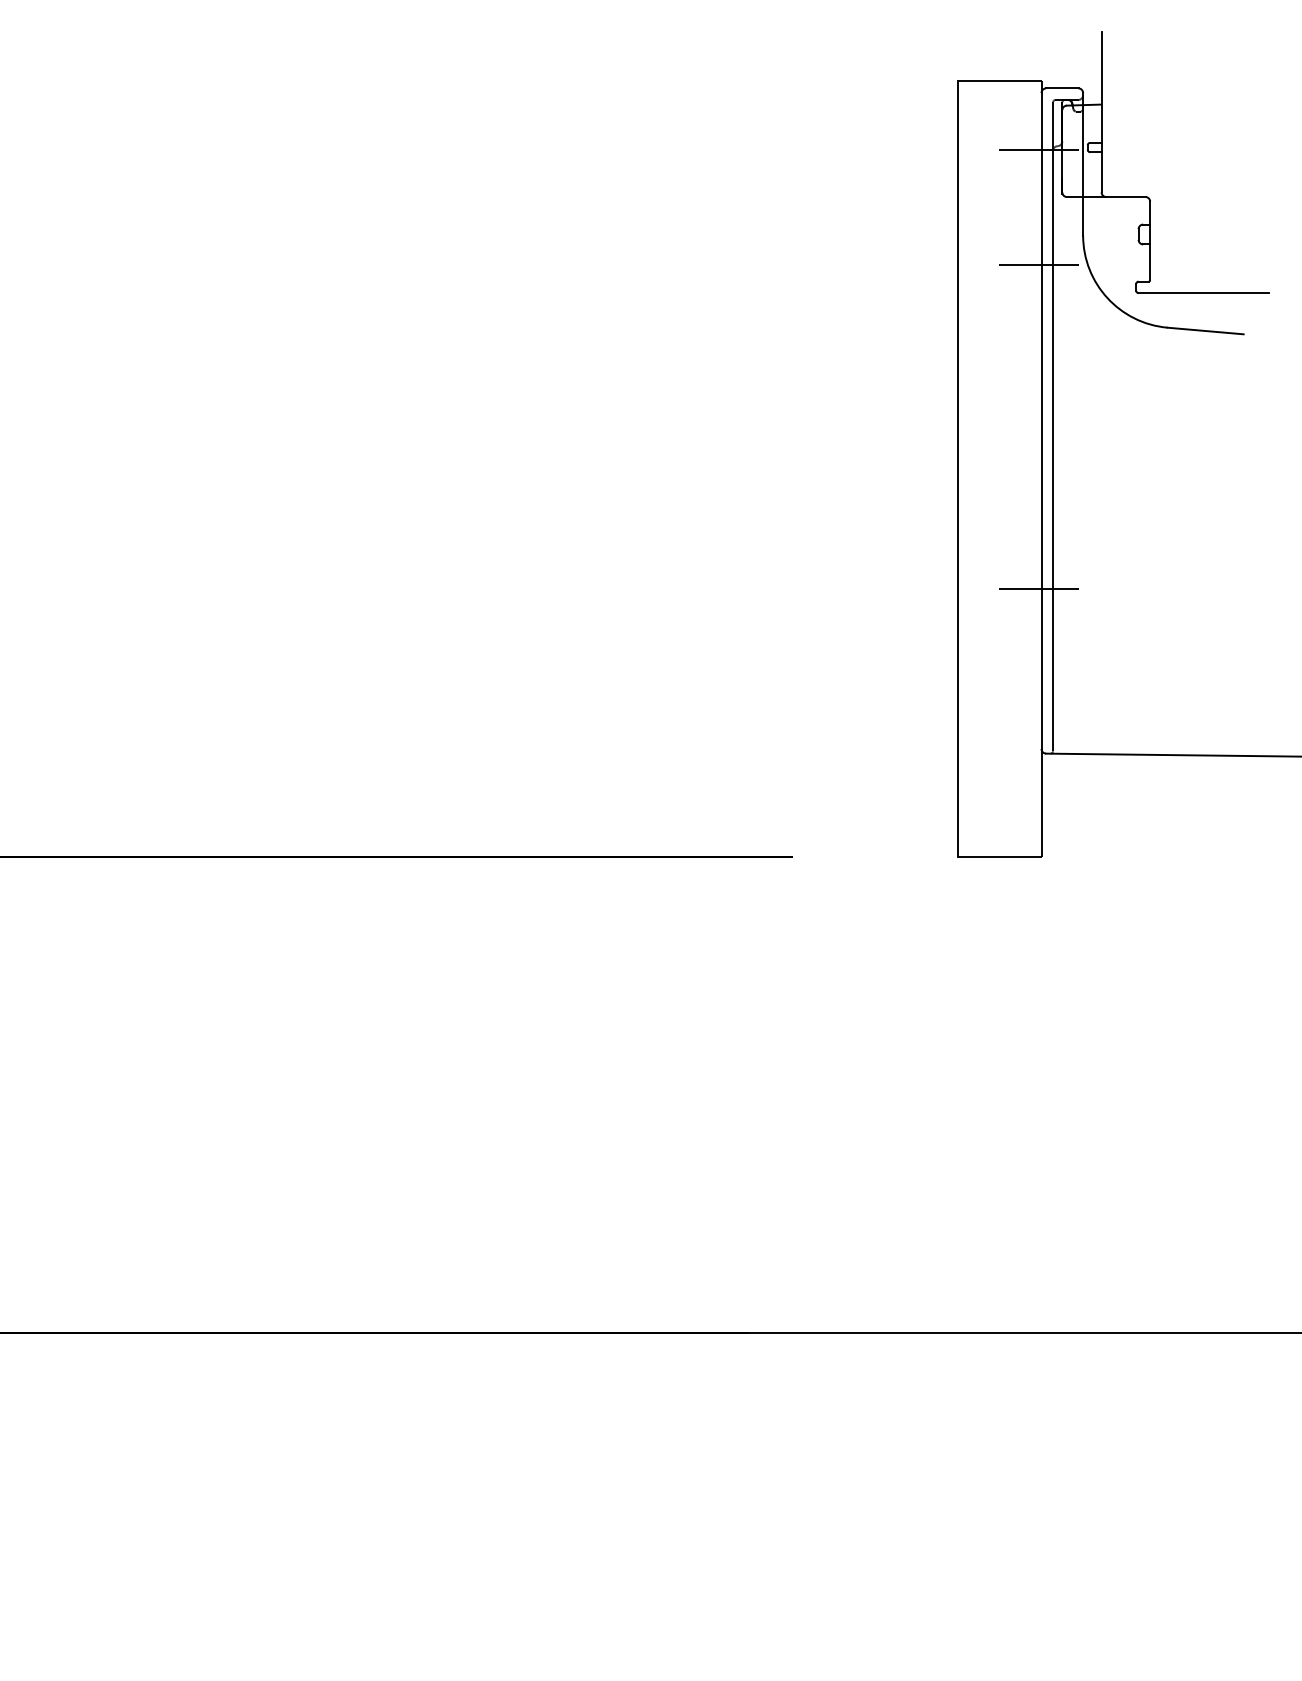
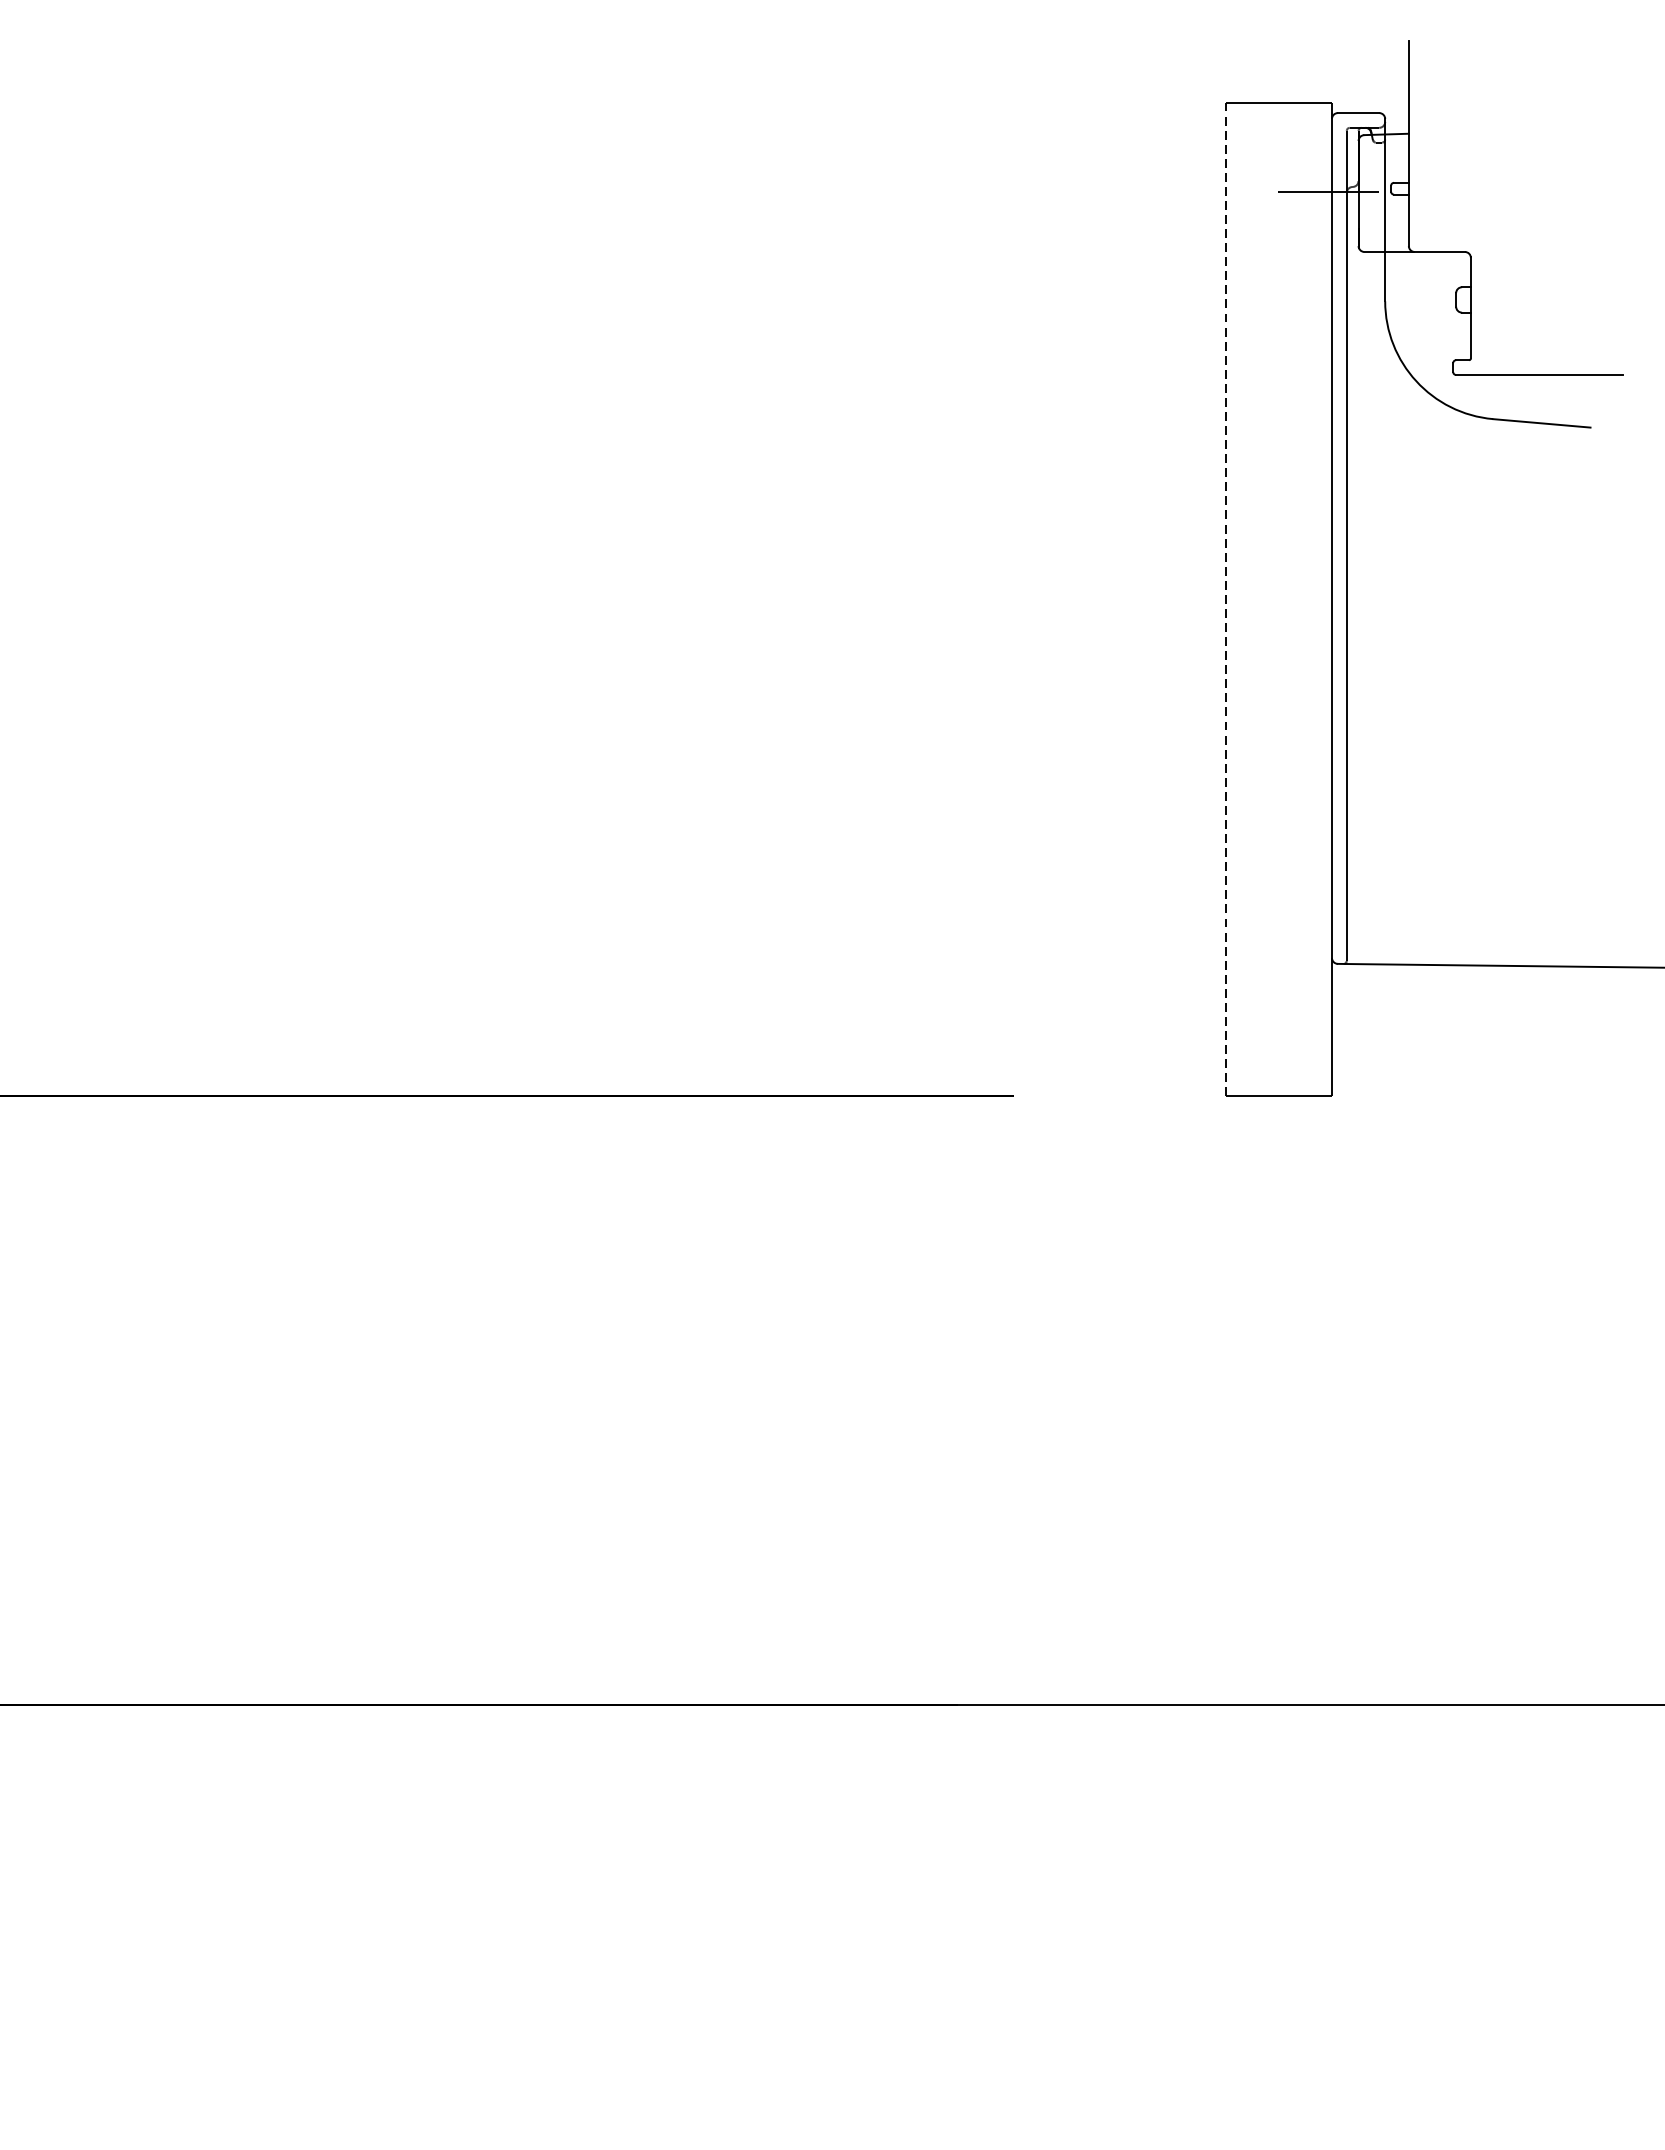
line: (1038, 265) -> (1328, 339), removed
line: (958, 468) -> (1225, 599), solid -> dashed
line: (1038, 589) -> (1328, 753), removed

